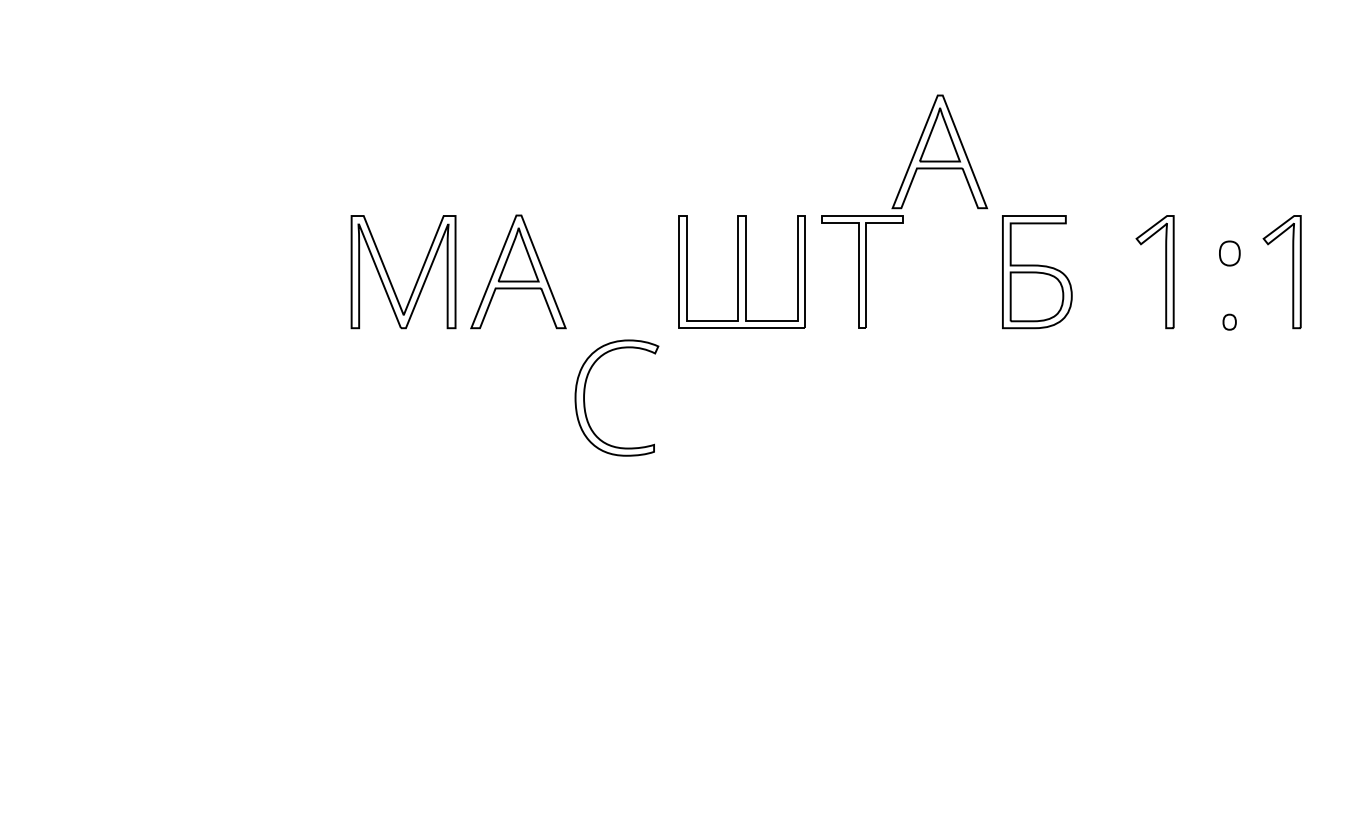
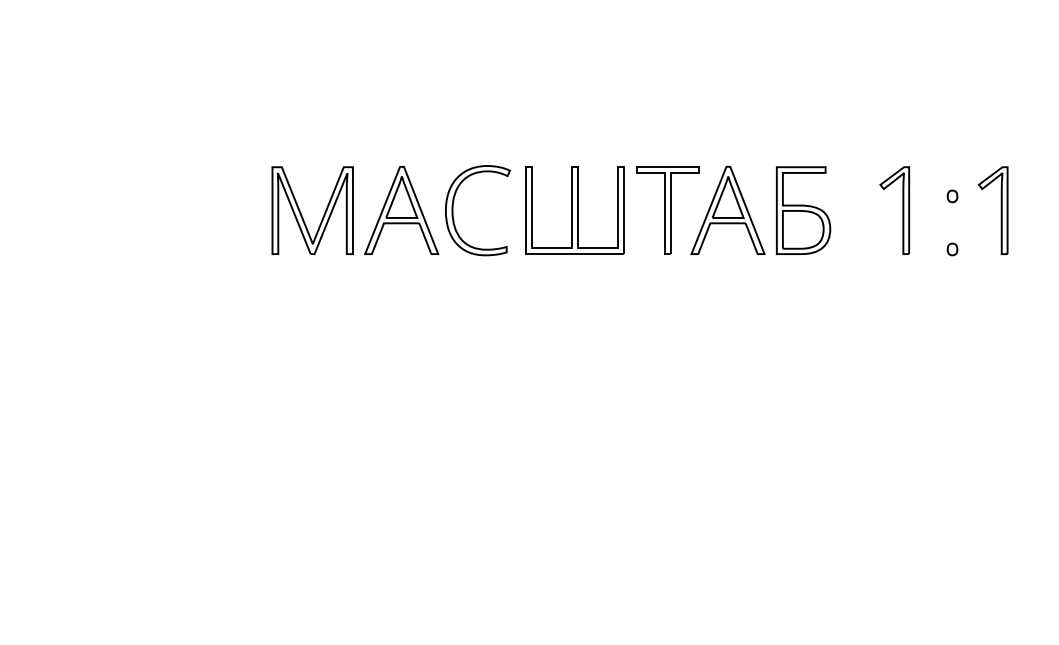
part: (939, 151) -> (727, 210), moved
part: (1229, 253) -> (952, 196), size x0.62
part: (585, 393) -> (453, 207), moved

